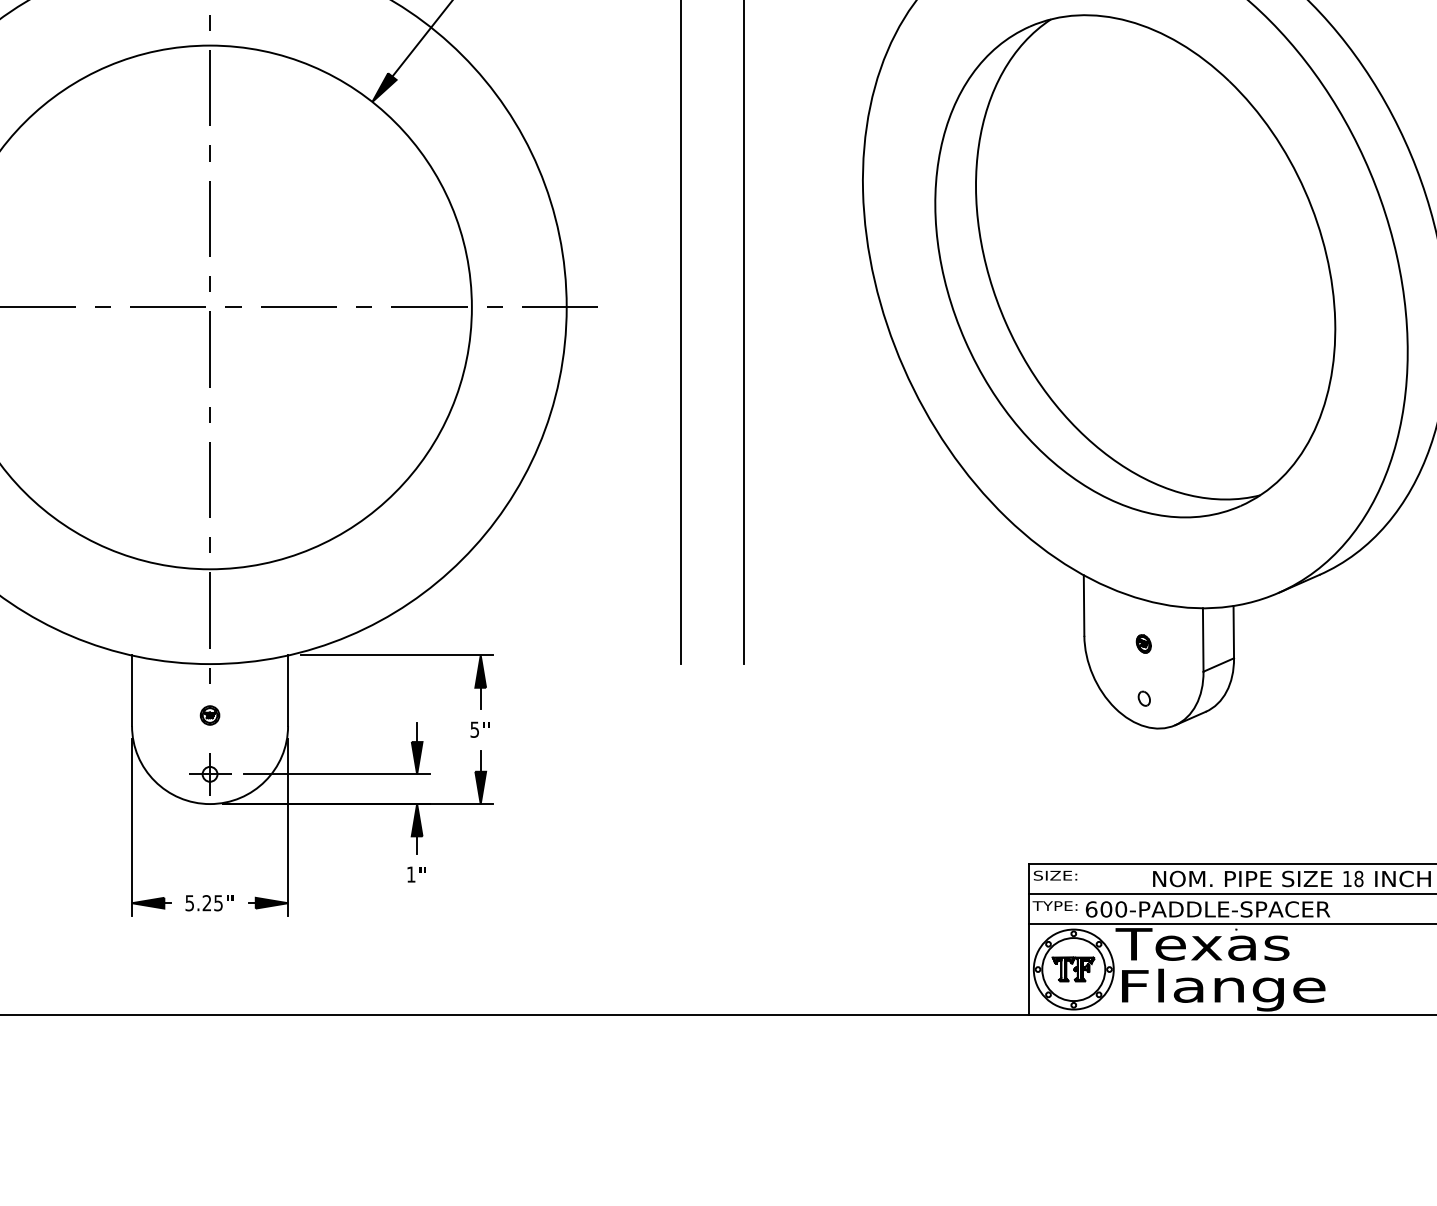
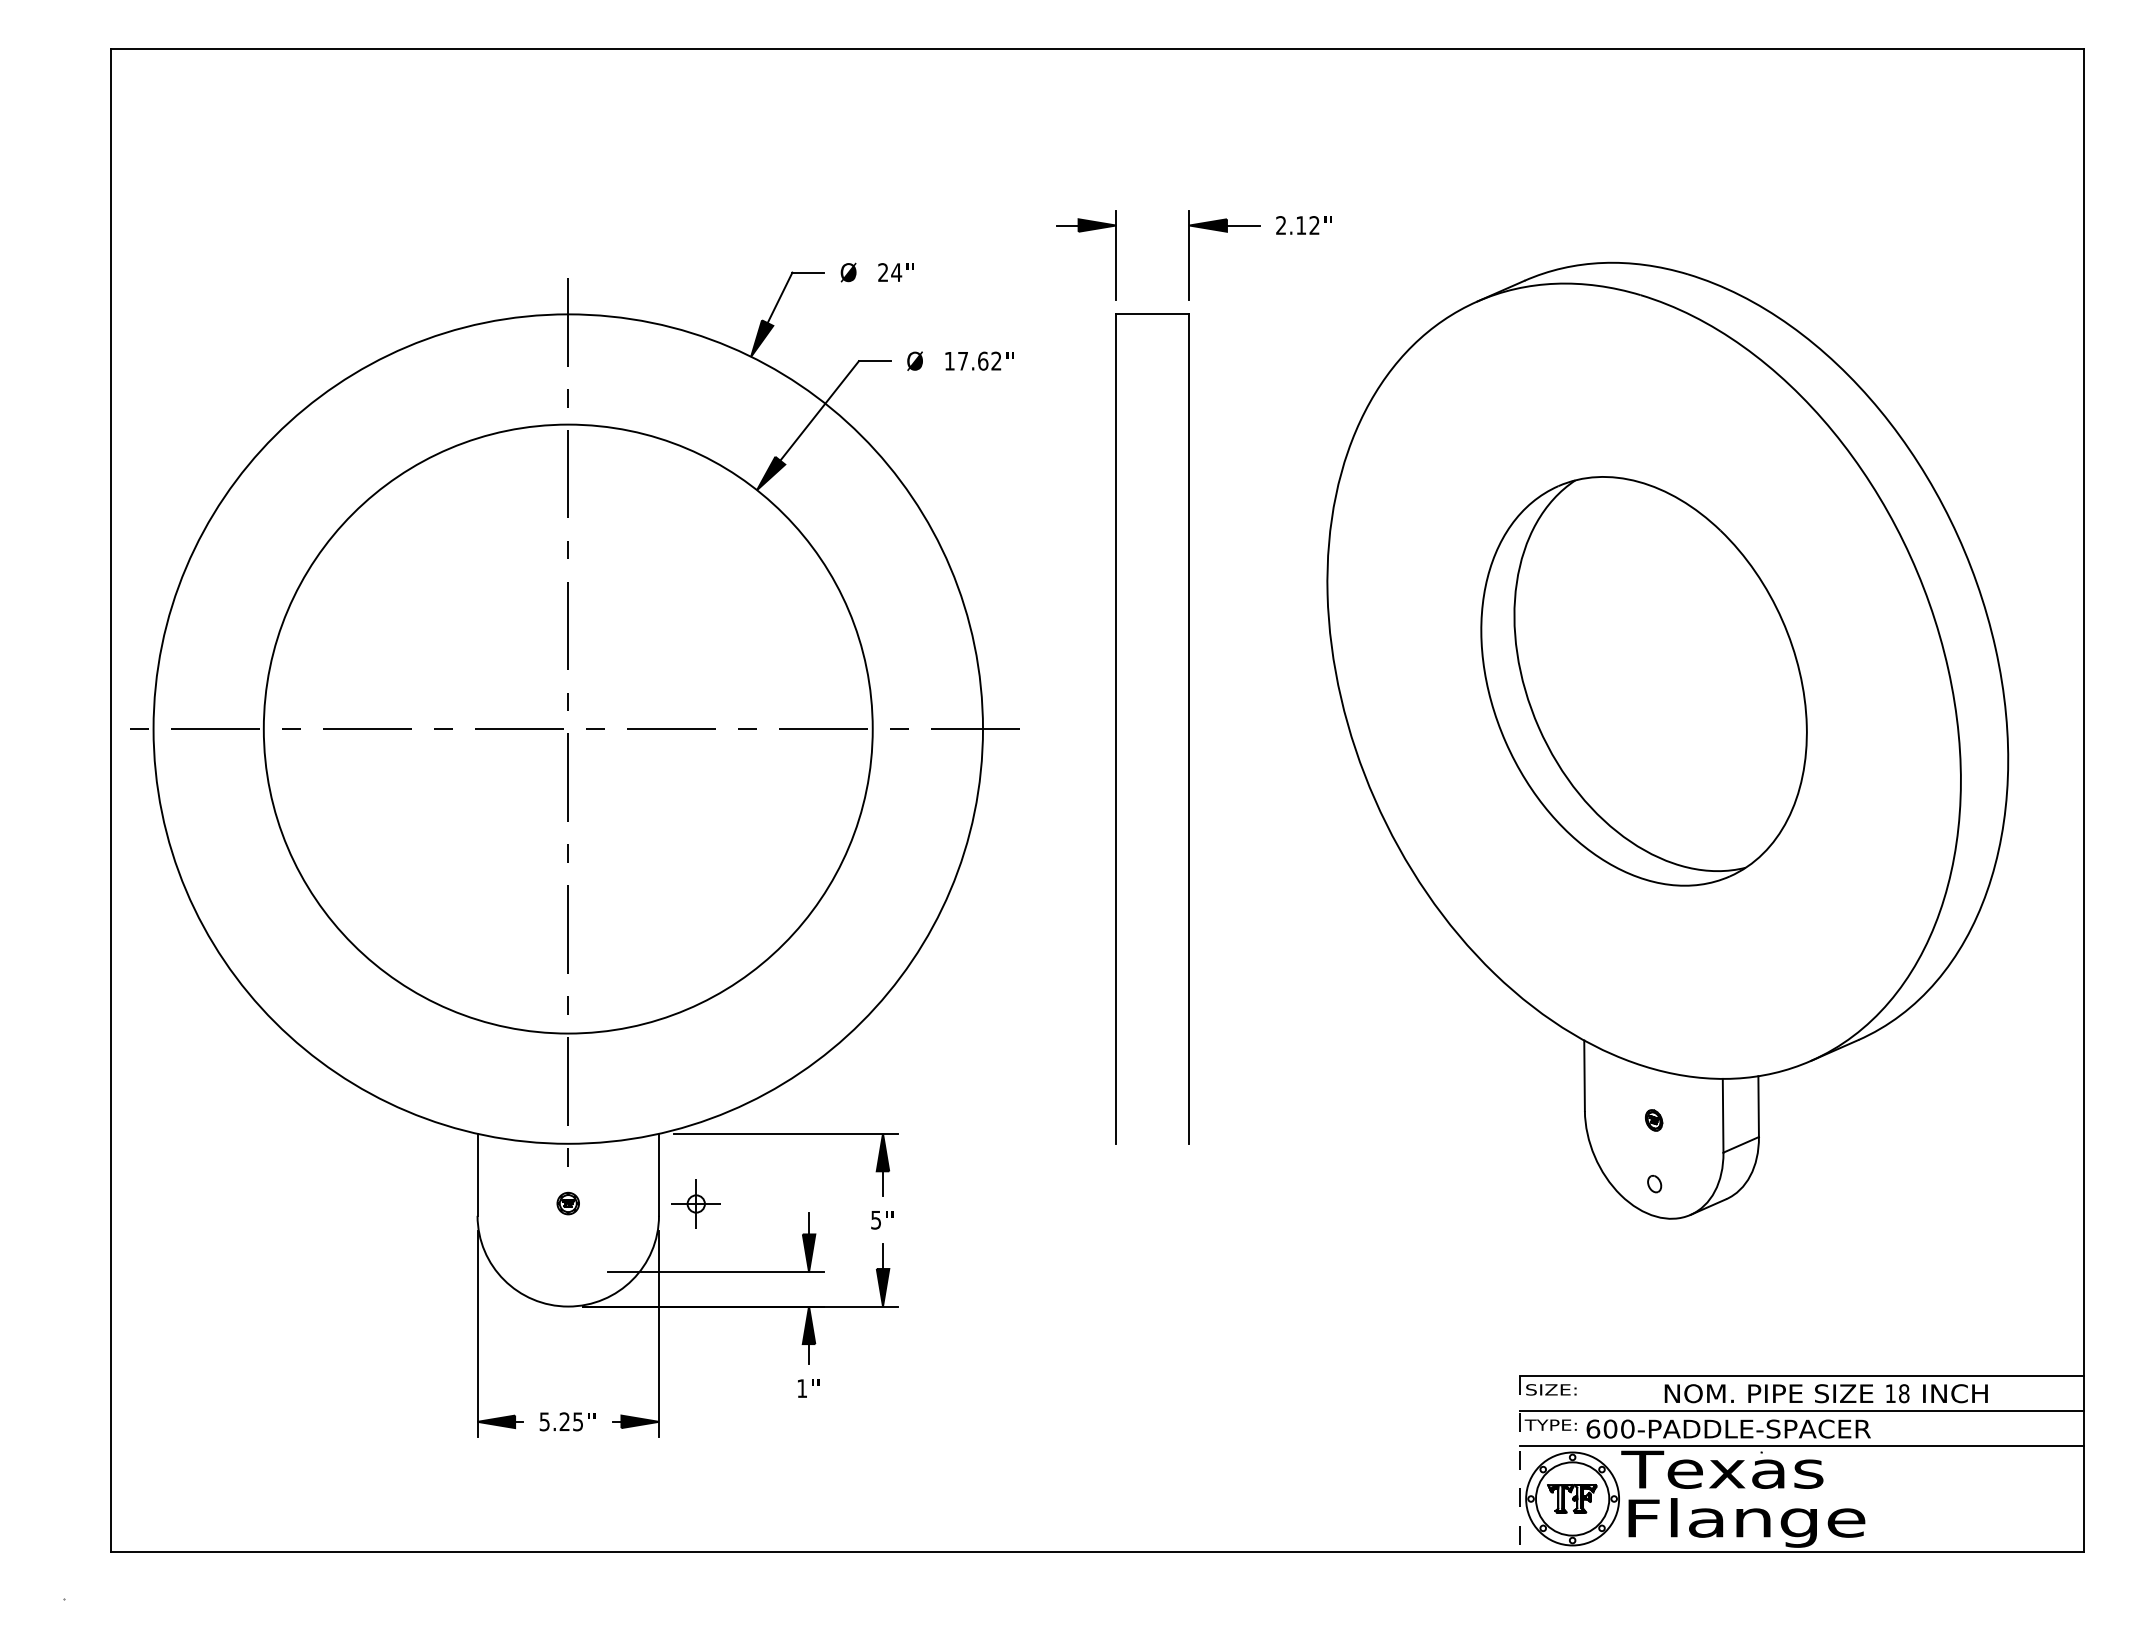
part: (1134, 266) -> (1643, 681), size x0.7
part: (209, 773) -> (695, 1203), moved
line: (1028, 939) -> (1520, 1464), solid -> dashed

